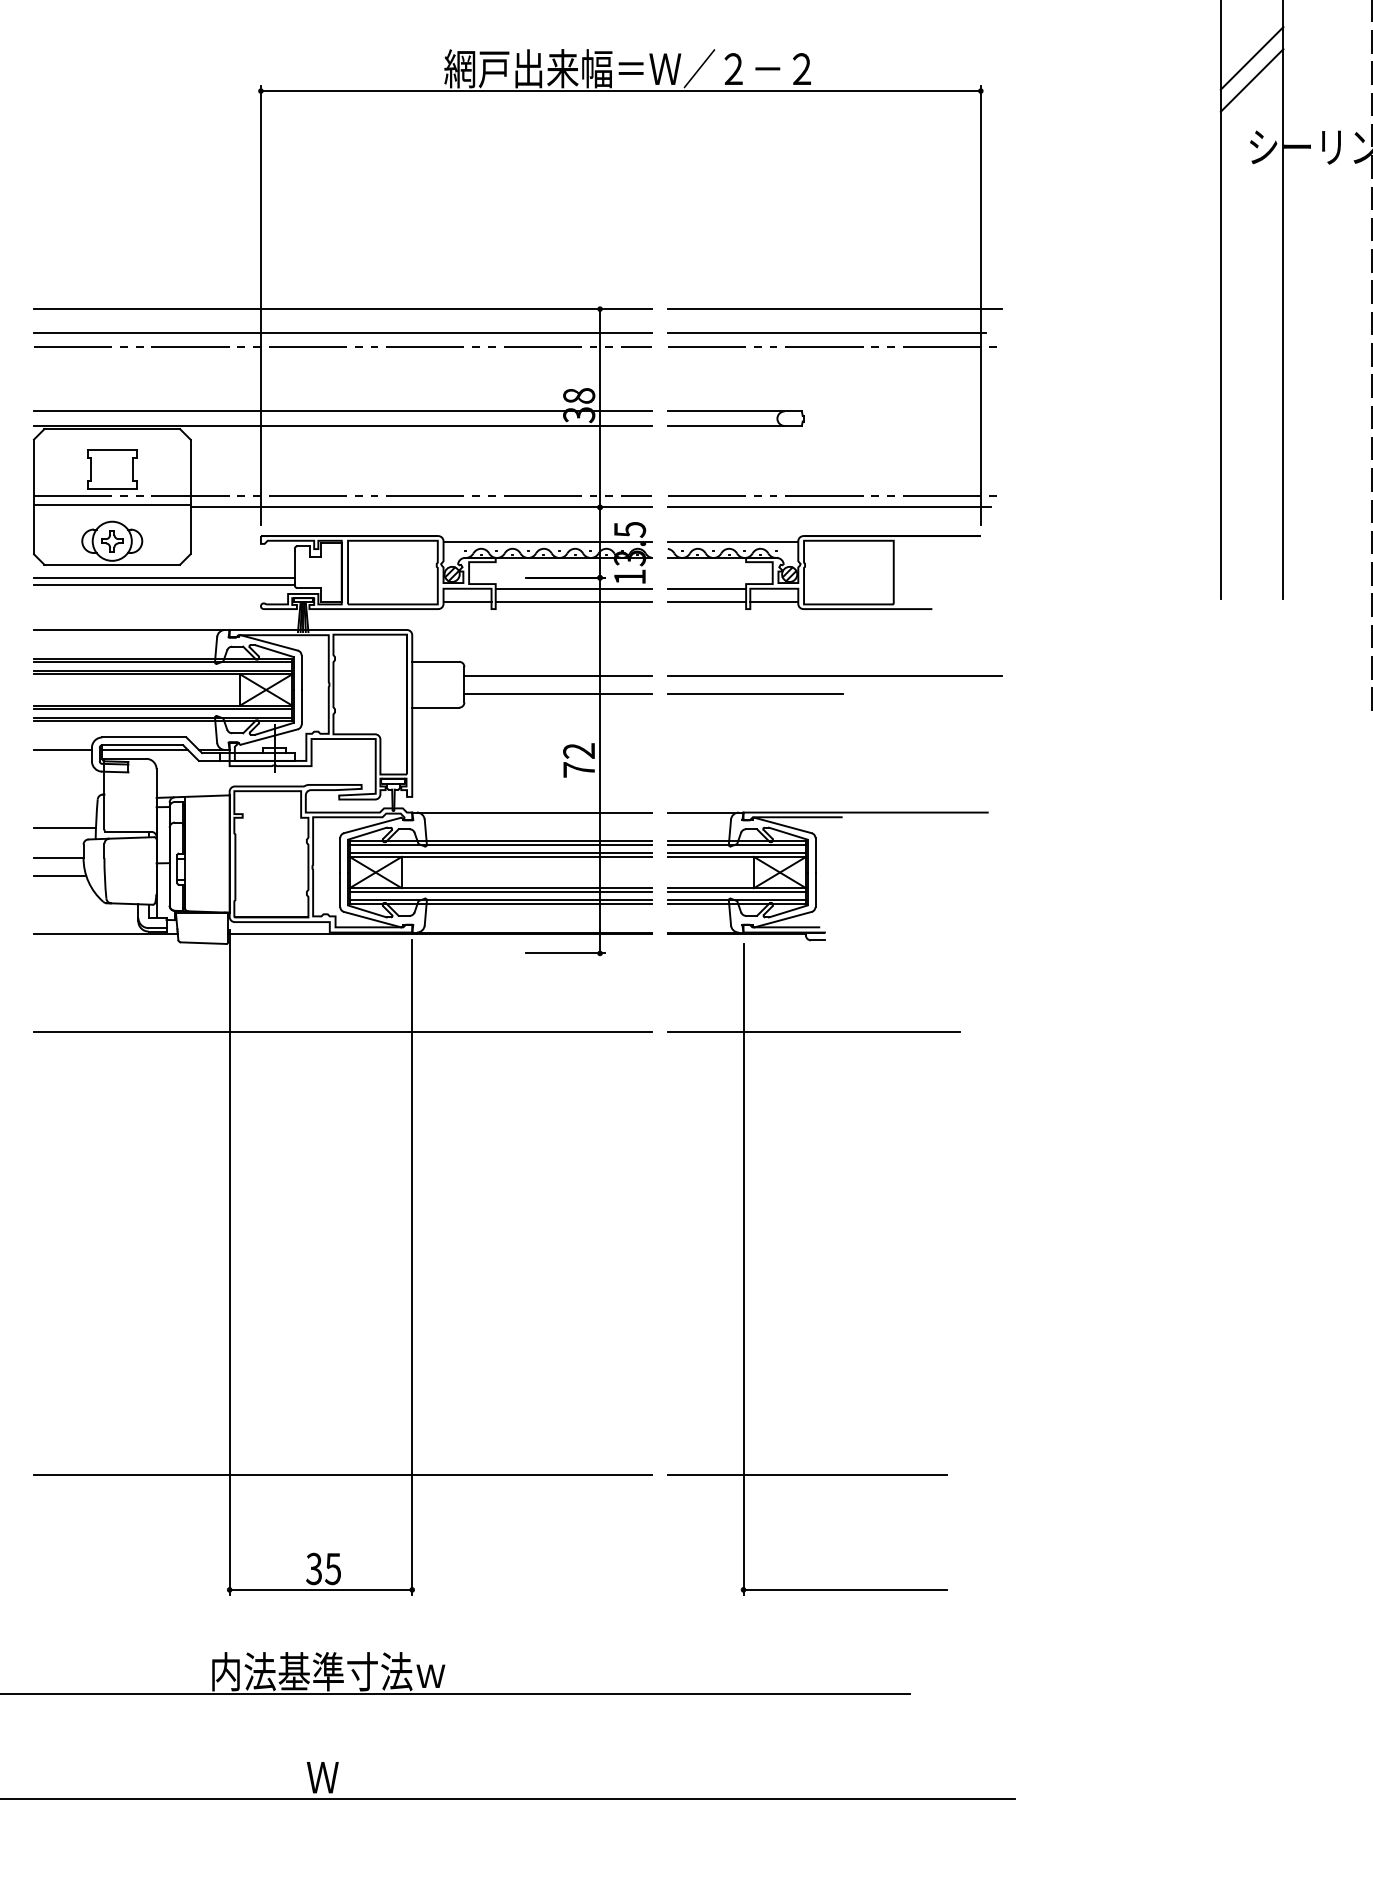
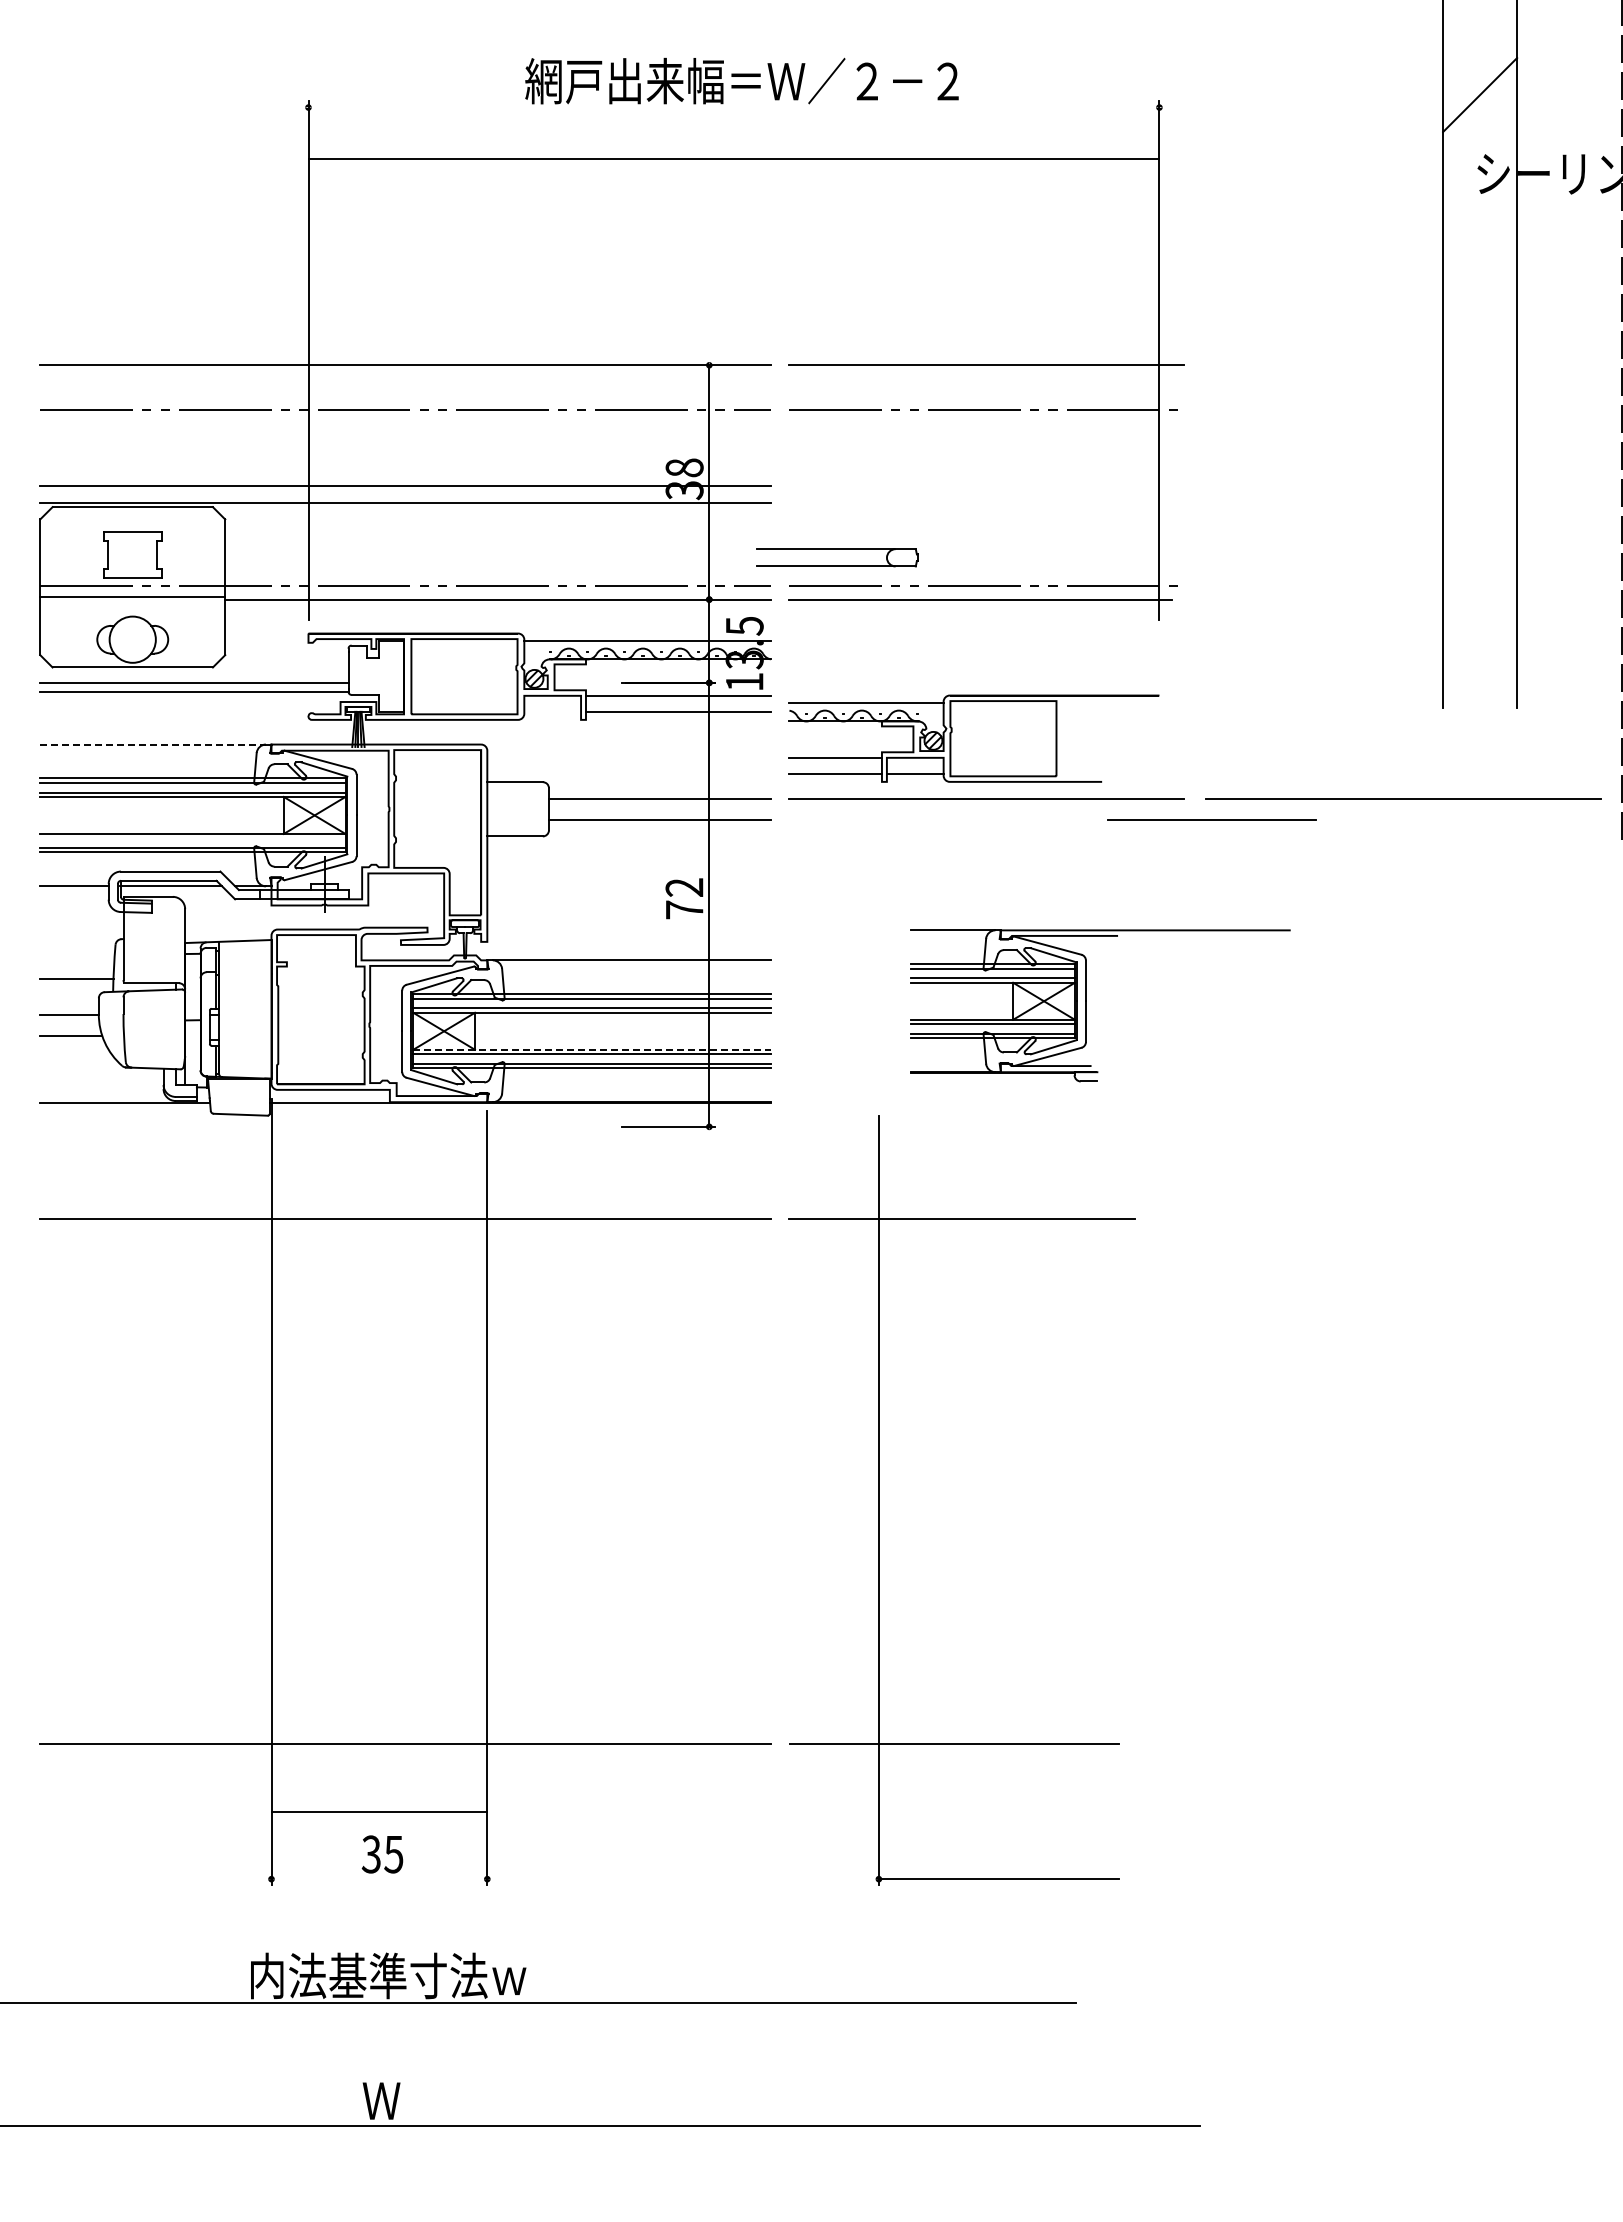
line: (1252, 58) -> (1480, 68), removed
line: (620, 91) -> (733, 158), moved
line: (343, 332) -> (405, 393), removed
line: (826, 332) -> (977, 393), removed
part: (735, 411) -> (837, 549), moved
part: (112, 541) -> (132, 639), removed
part: (823, 572) -> (973, 738), moved
line: (467, 602) -> (552, 711), removed
line: (129, 629) -> (153, 744), solid -> dashed
line: (1187, 675) -> (1403, 798), added
line: (755, 693) -> (1211, 819), moved
line: (162, 709) -> (192, 838), removed
part: (815, 876) -> (1086, 1005), moved
line: (501, 887) -> (592, 1049), solid -> dashed
line: (321, 1590) -> (379, 1812), moved

